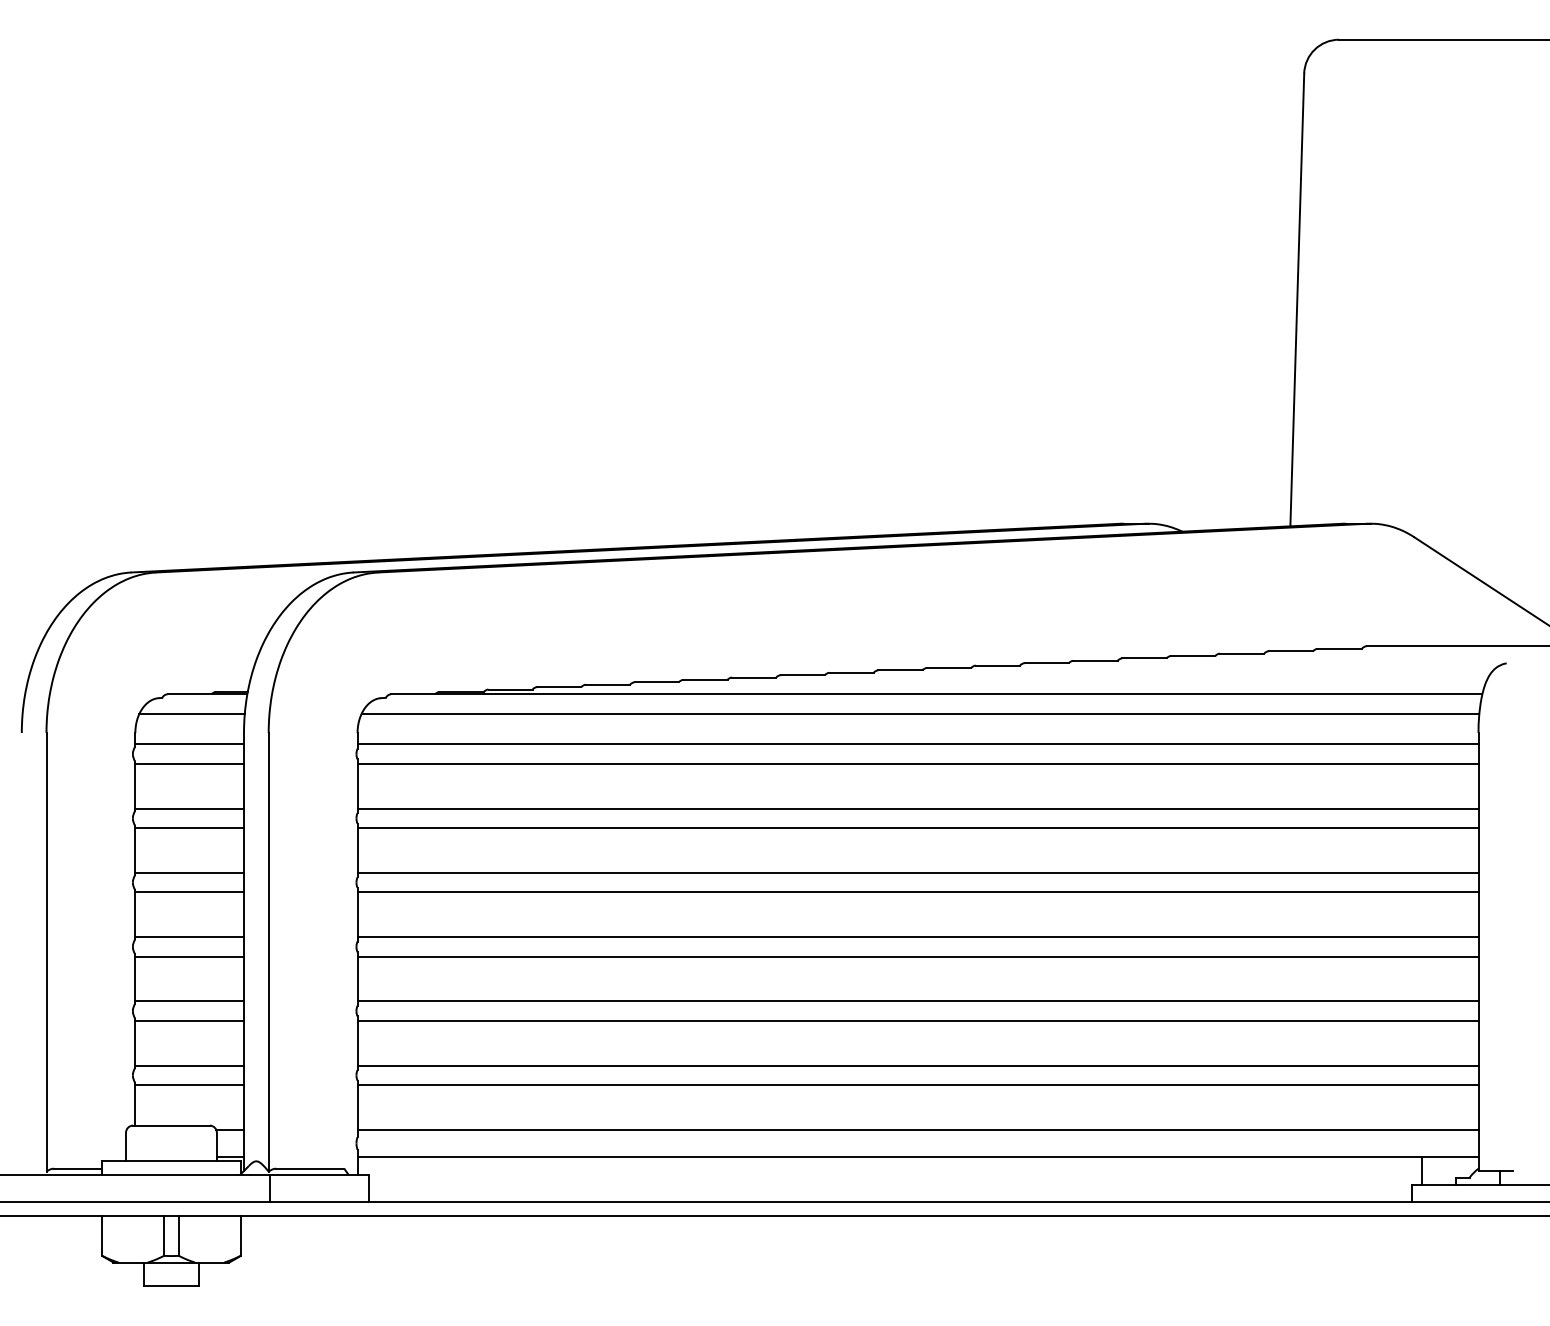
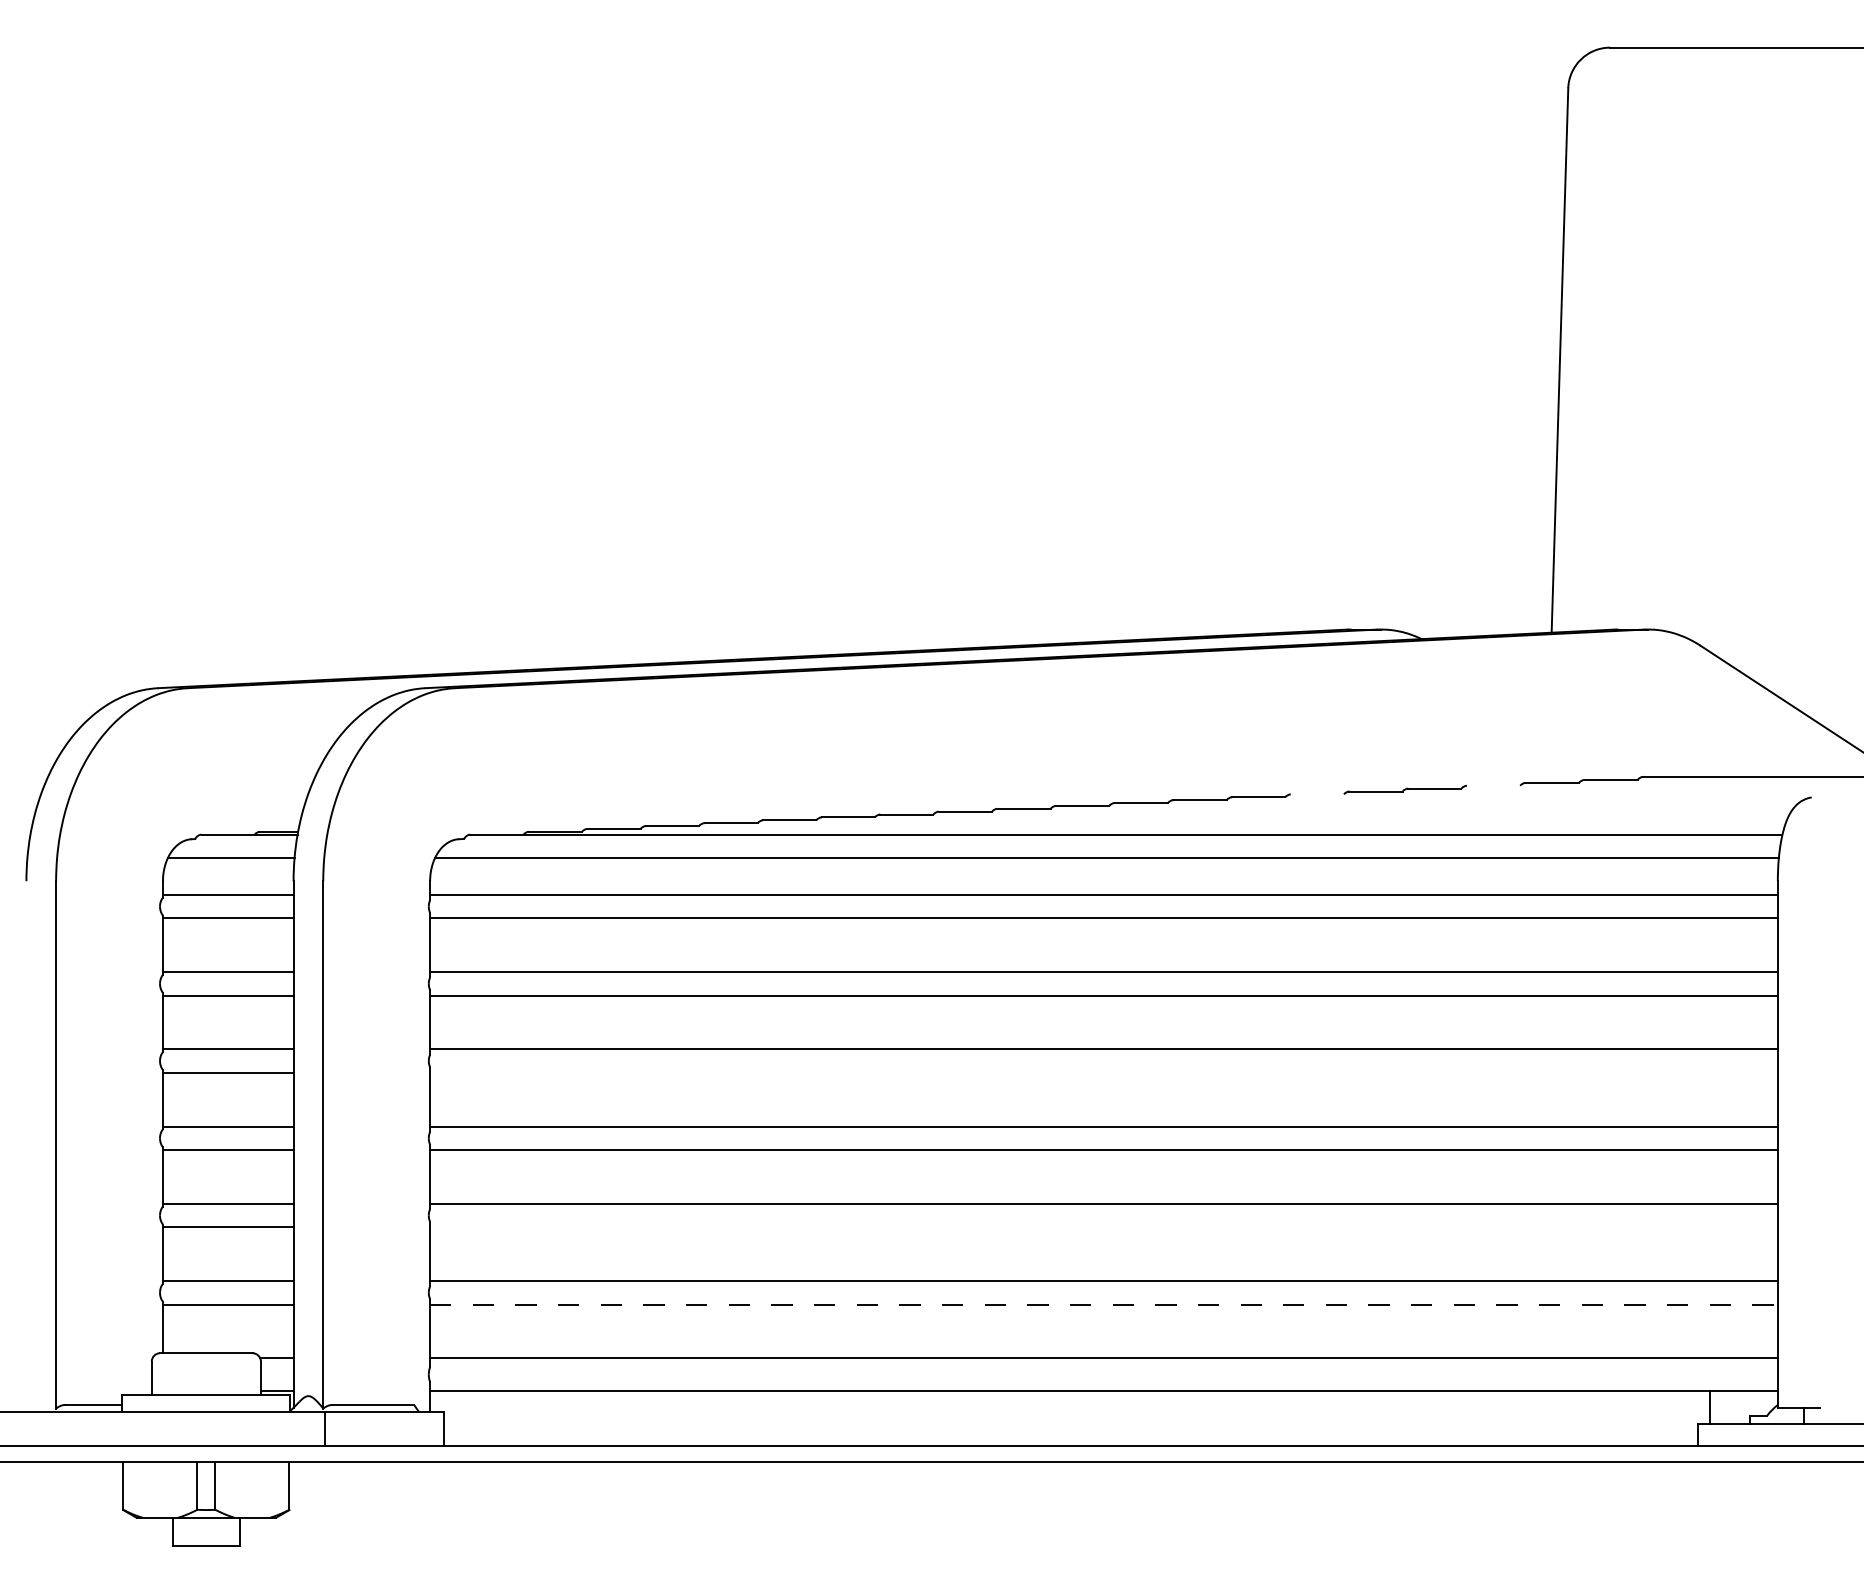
line: (1241, 653) -> (1492, 785), removed
line: (1095, 660) -> (1317, 793), removed
line: (917, 892) -> (1103, 1072), removed
line: (917, 1020) -> (1103, 1226), removed
line: (918, 1085) -> (1104, 1304), solid -> dashed

